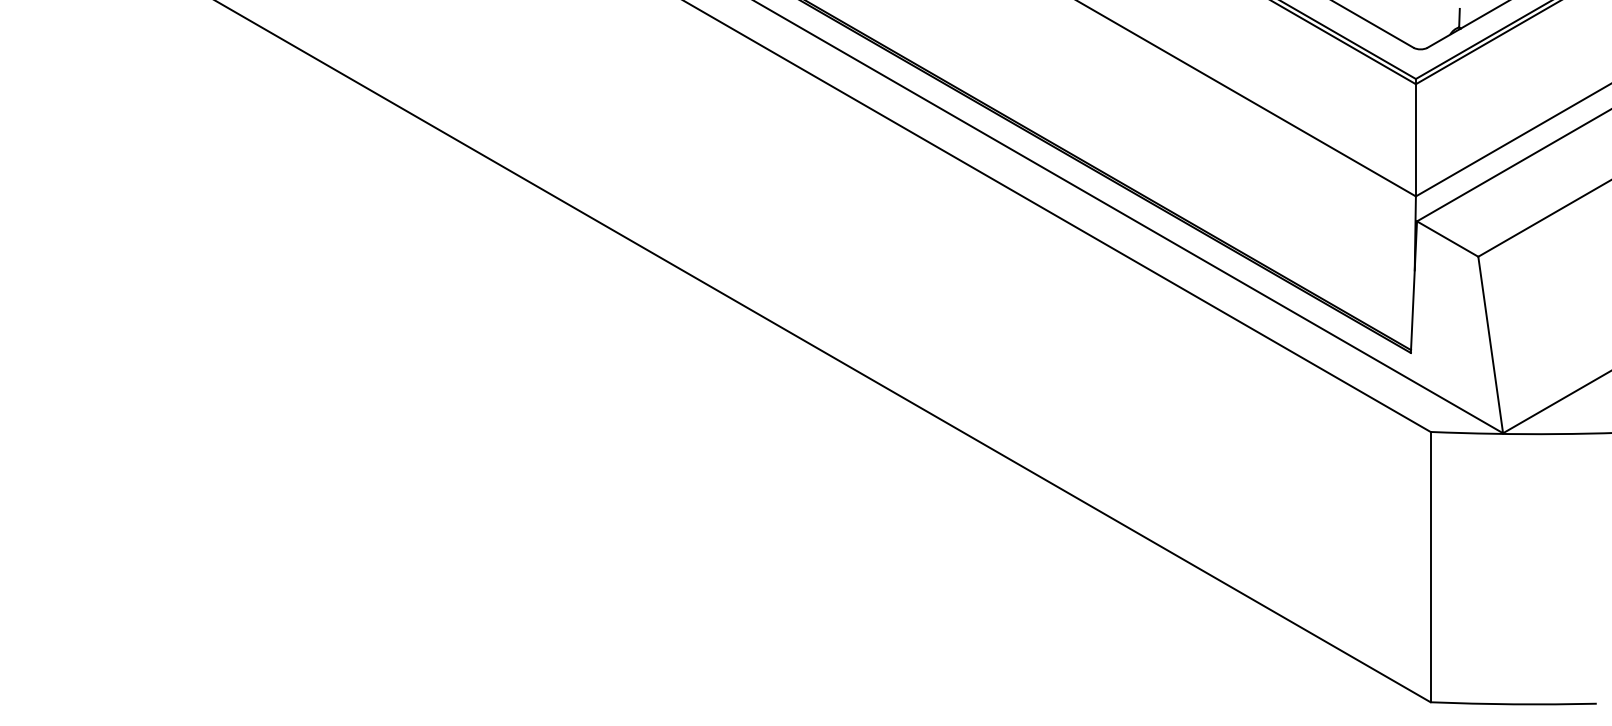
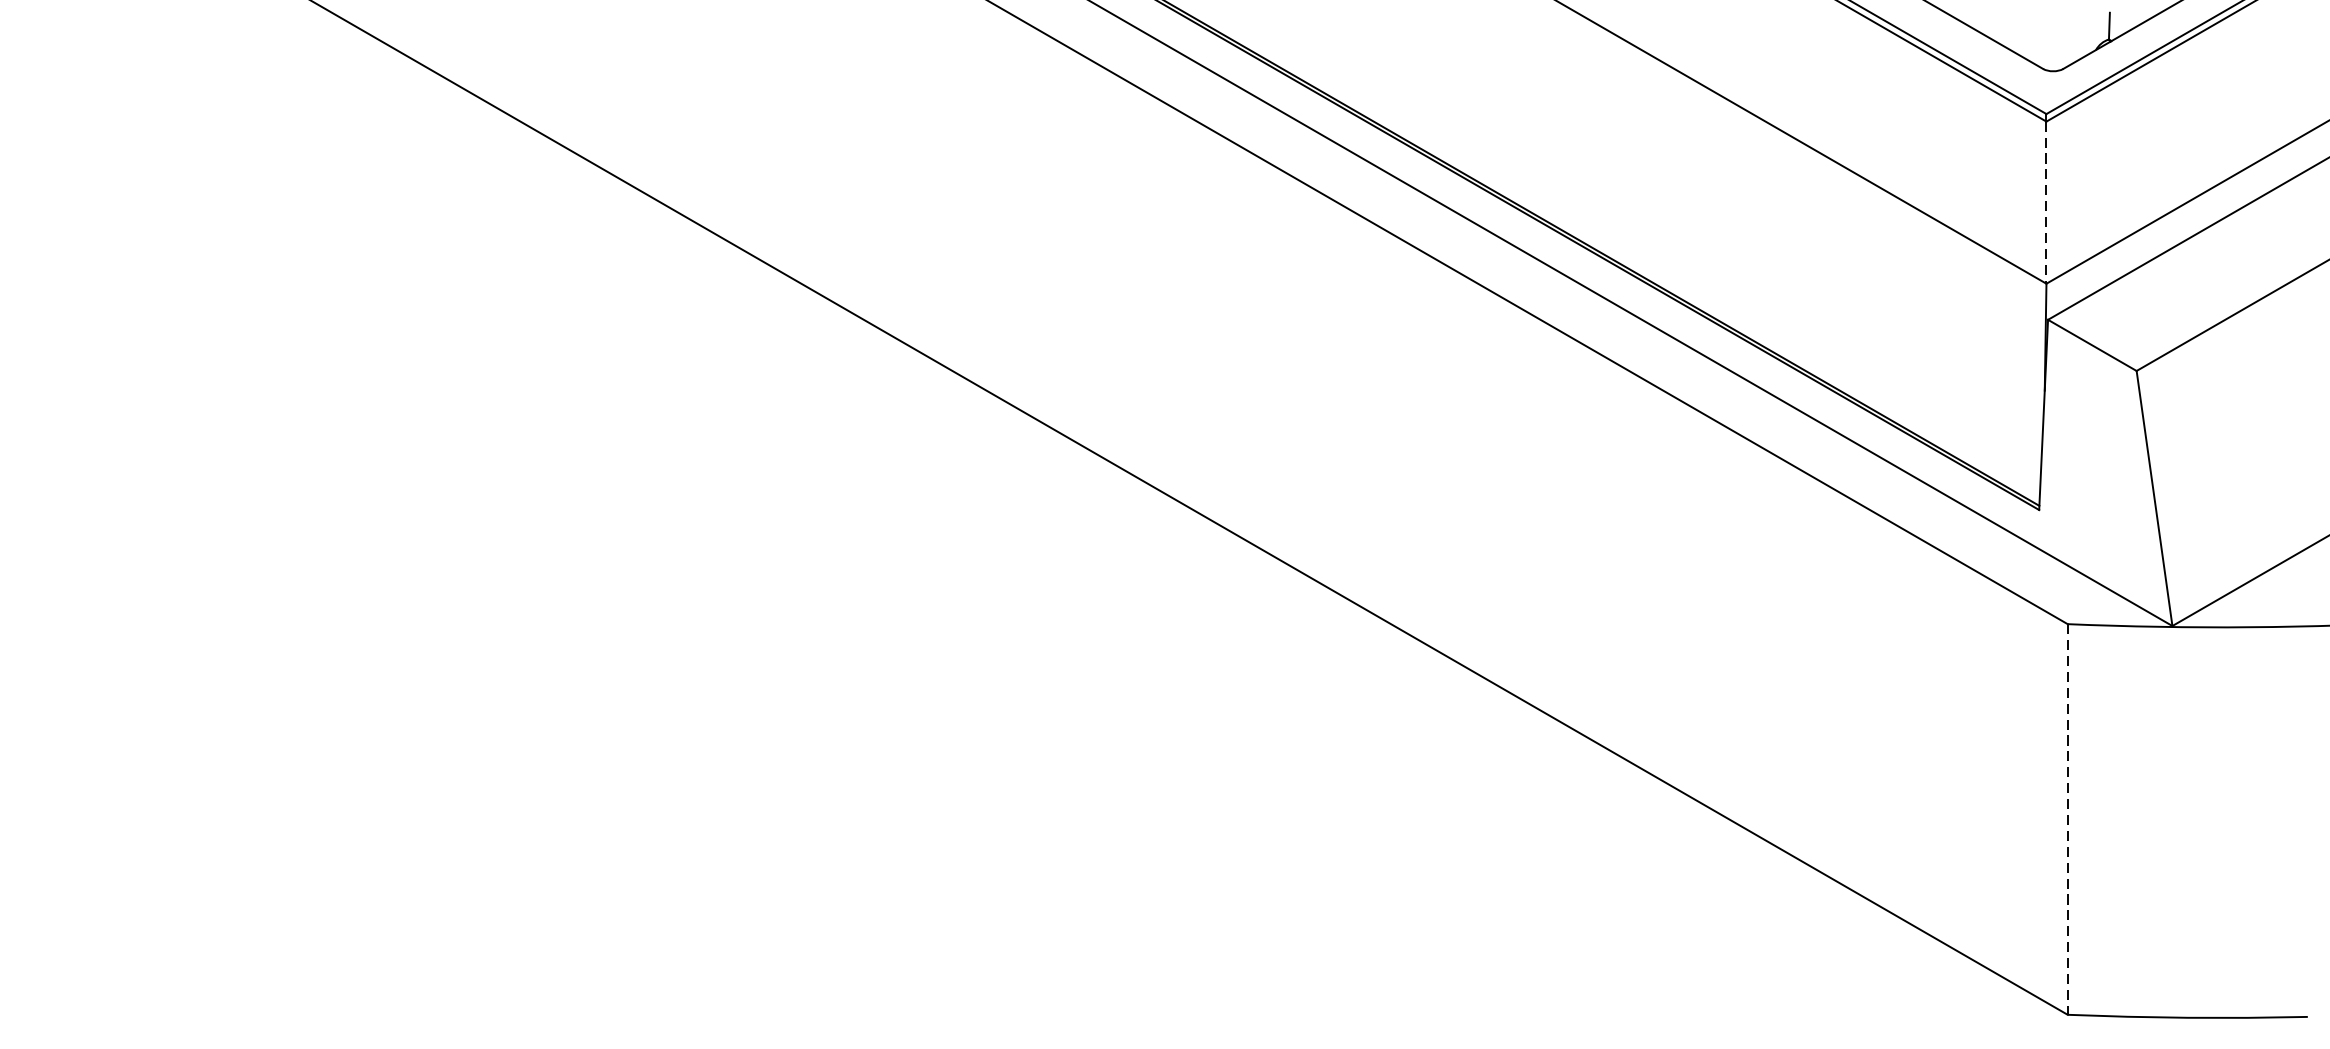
line: (1415, 140) -> (2045, 202), solid -> dashed
line: (1430, 567) -> (2067, 820), solid -> dashed

